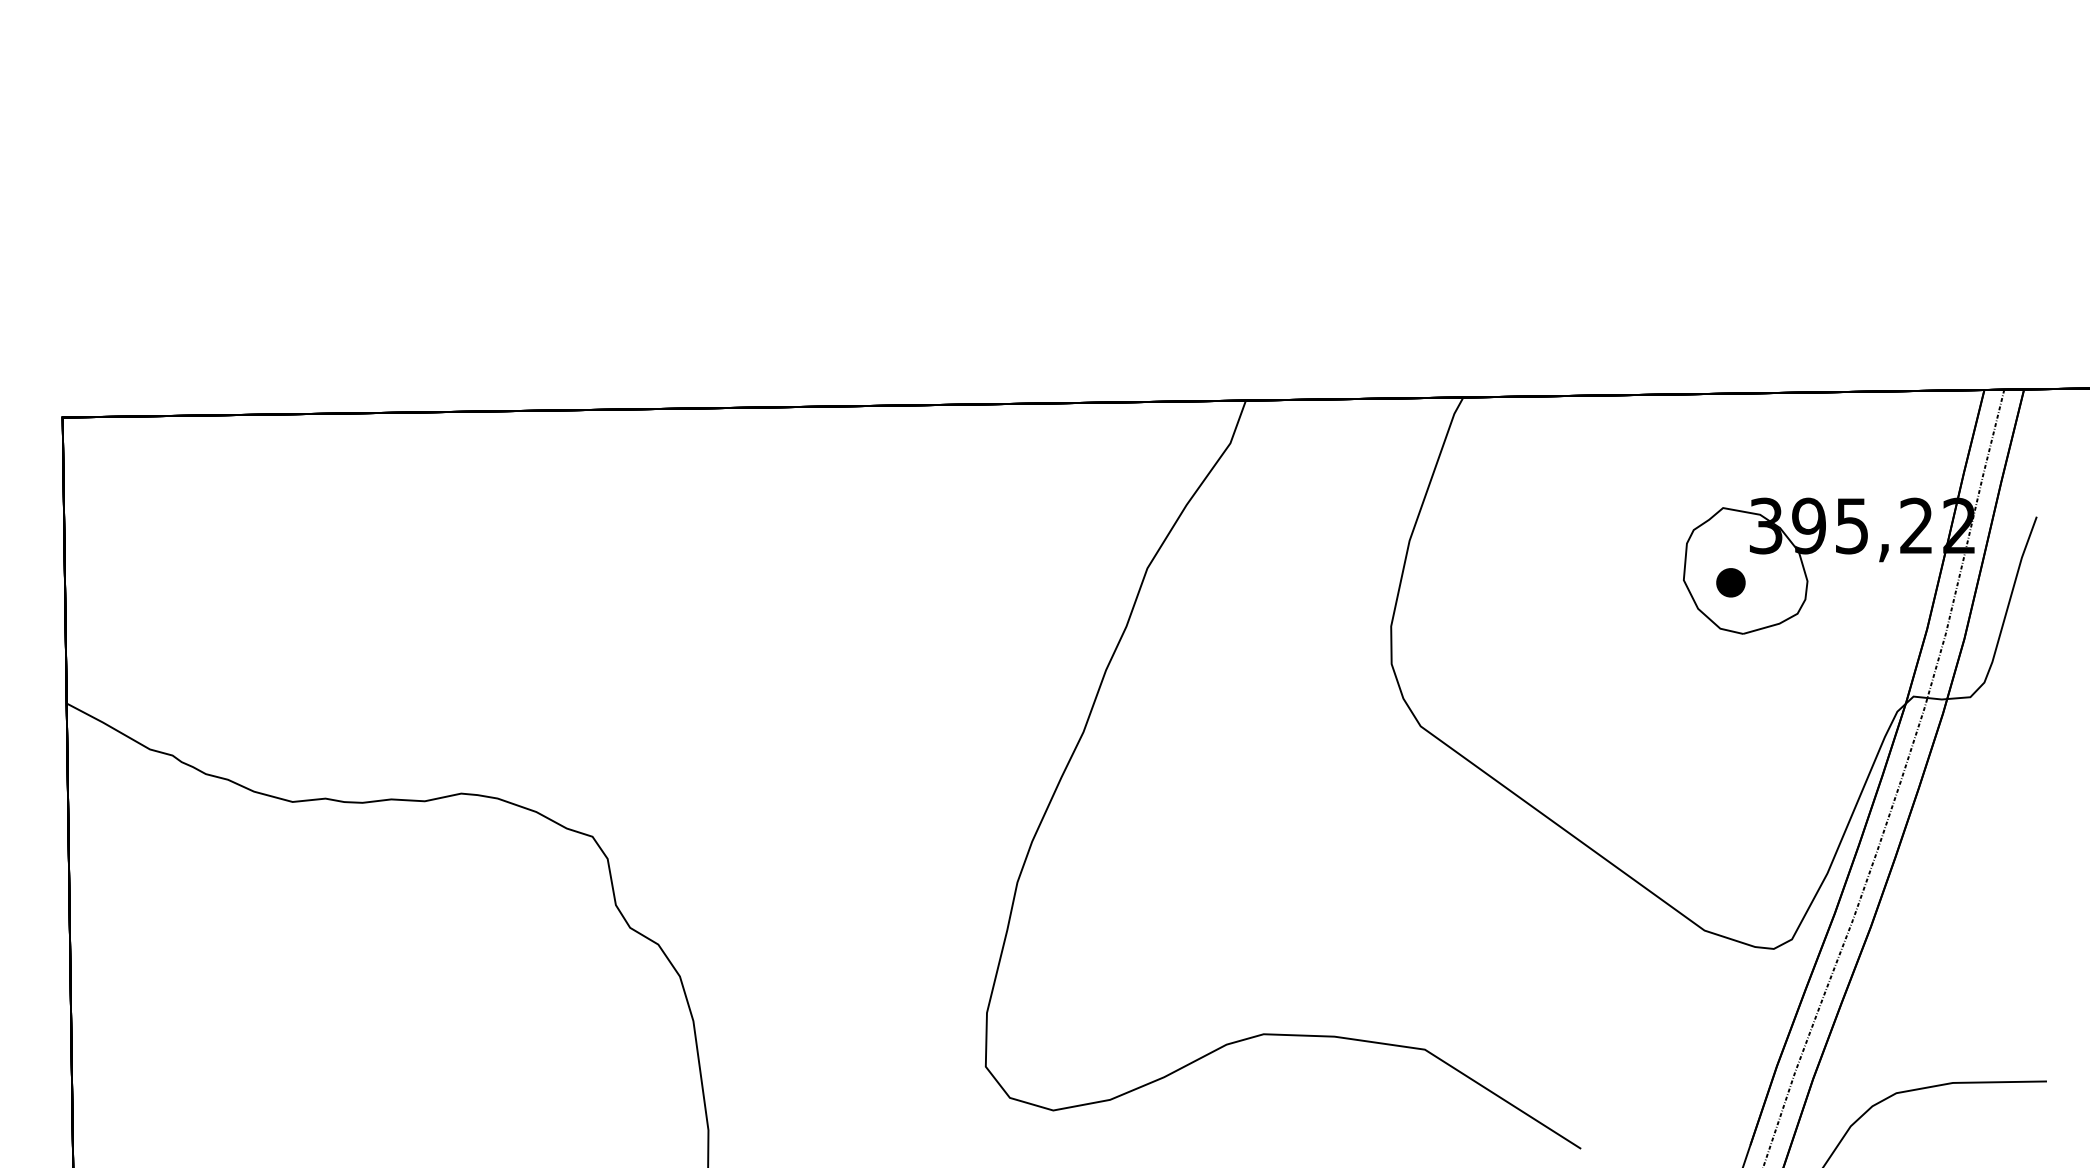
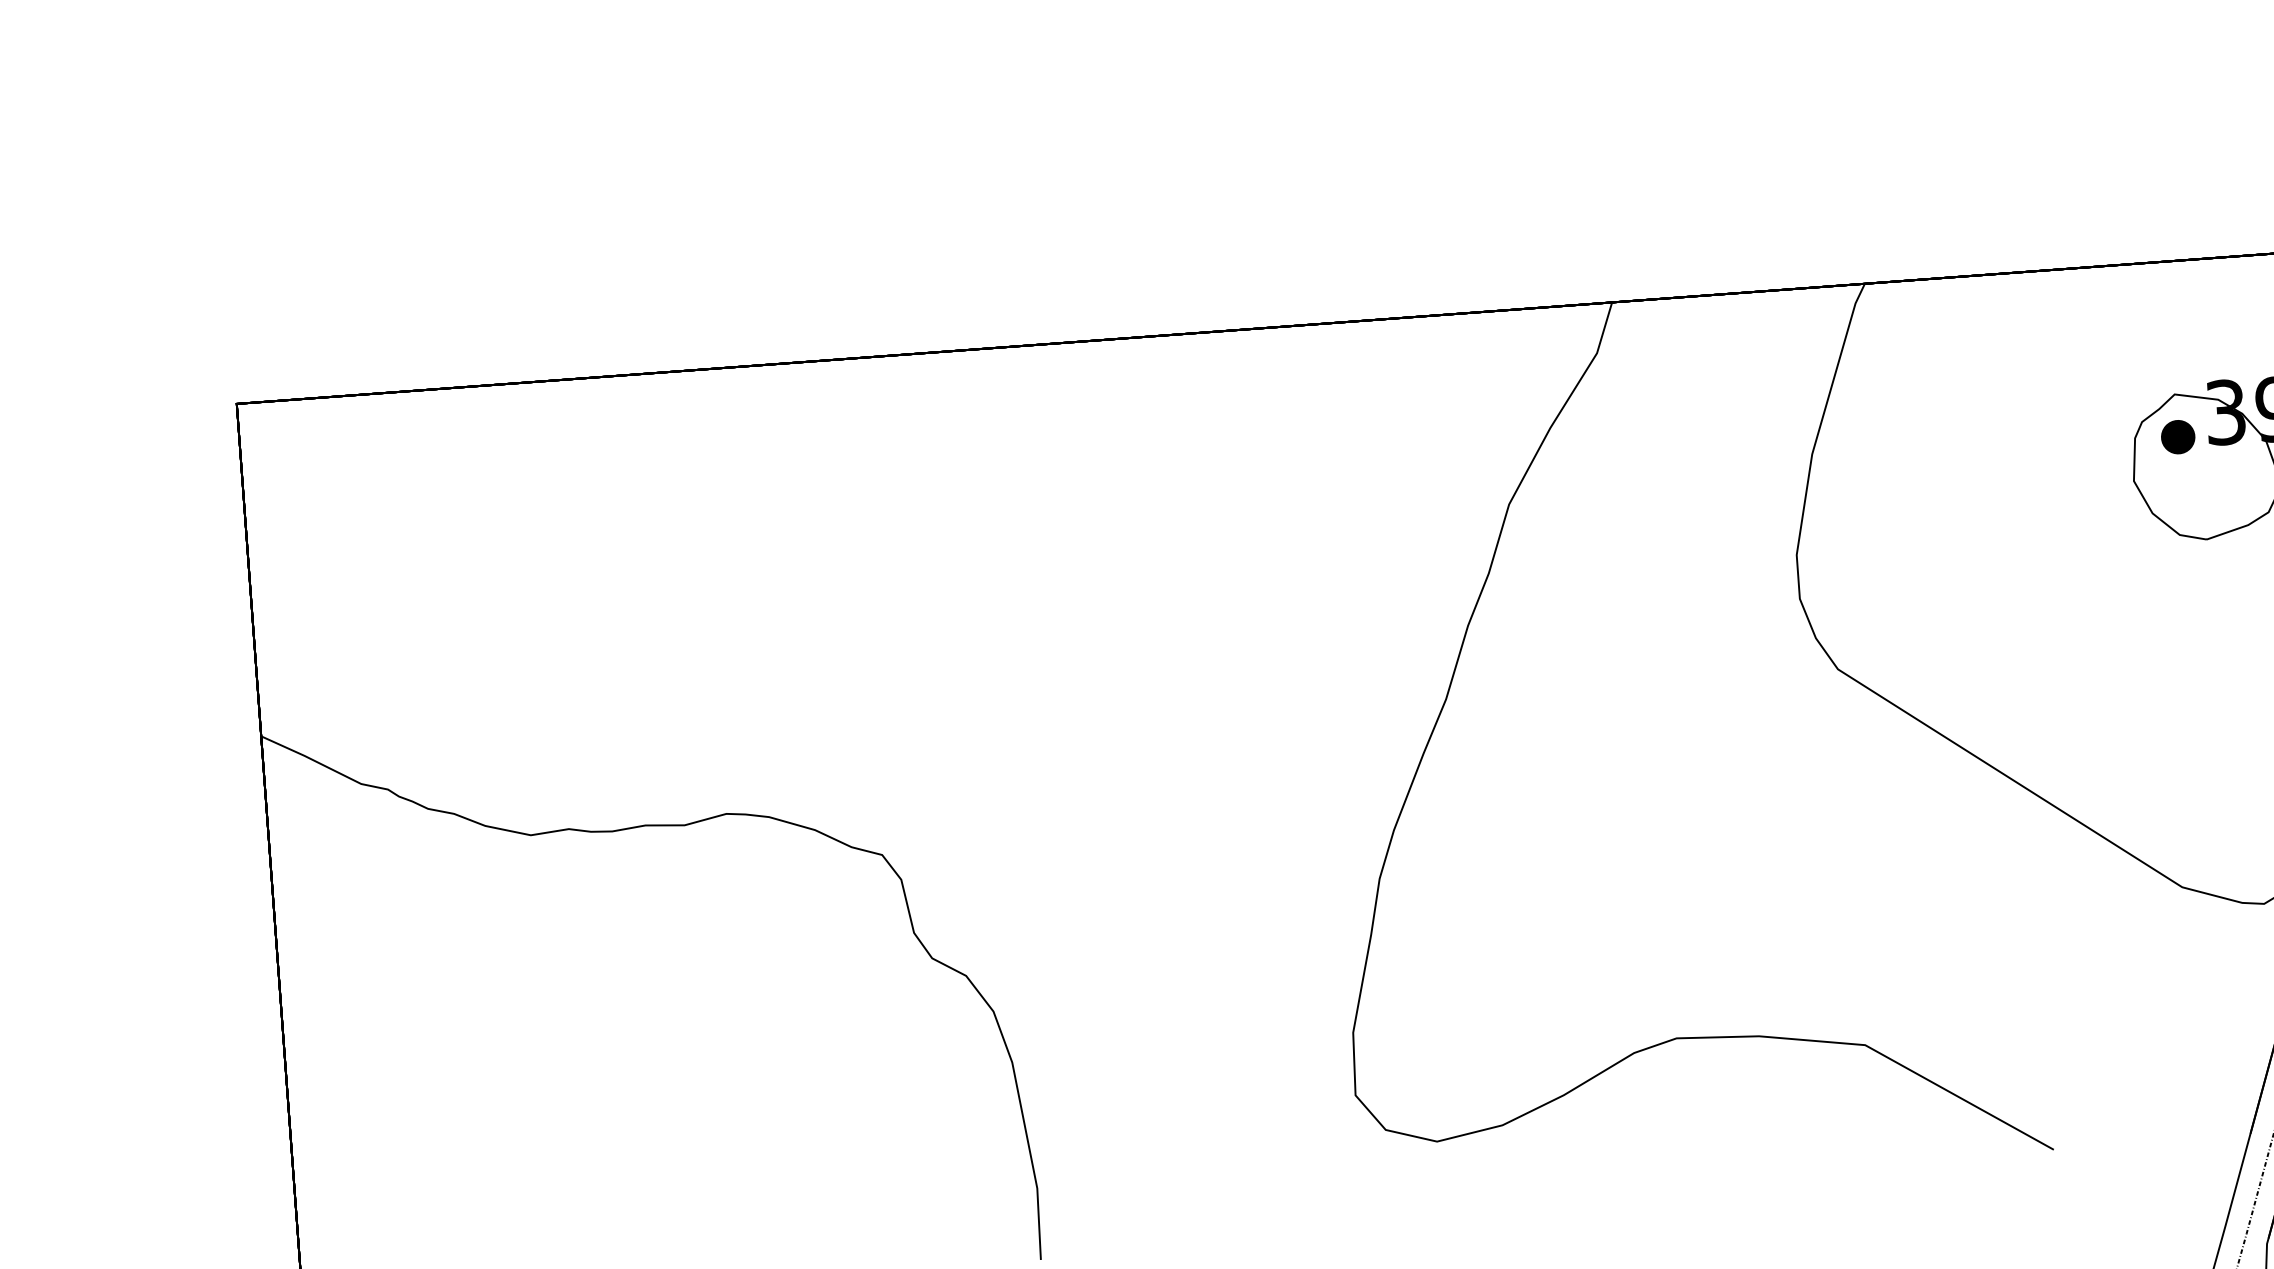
part: (1730, 582) -> (2177, 436), moved

